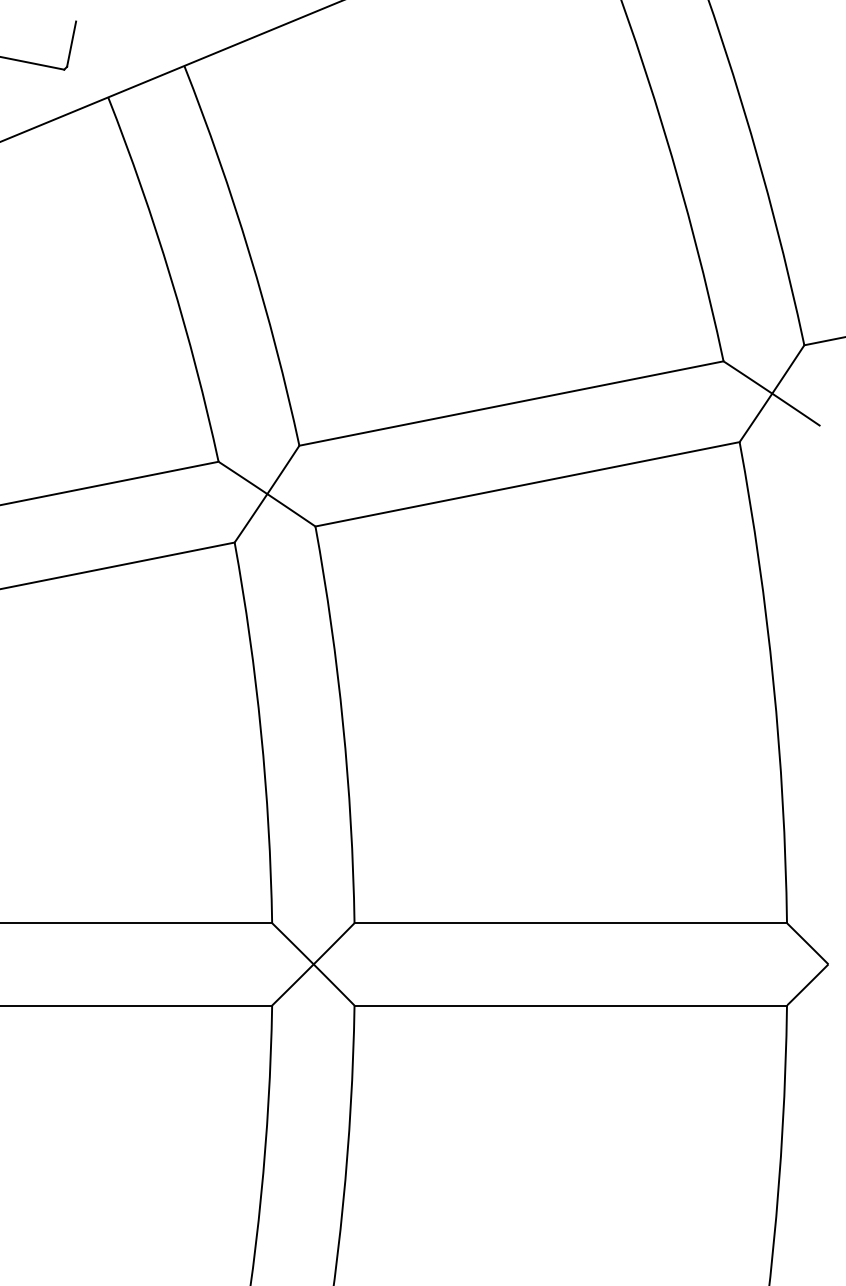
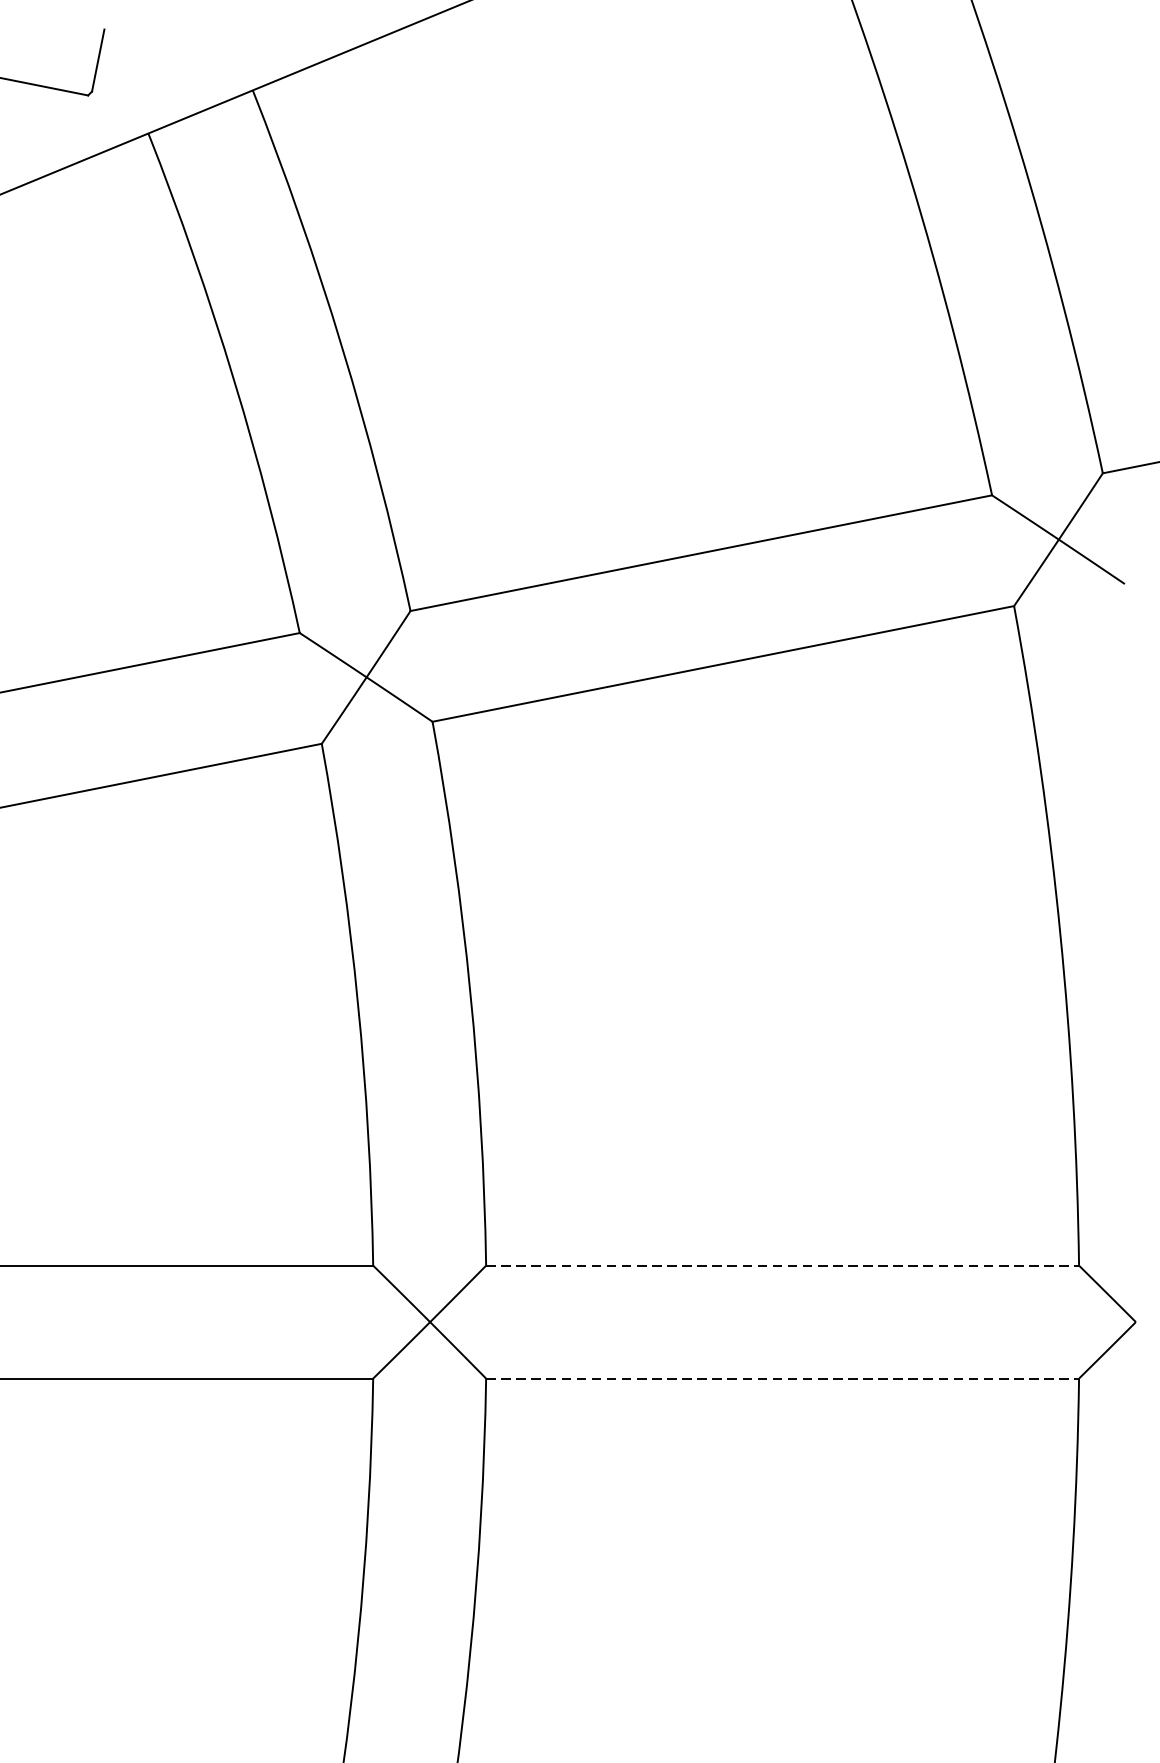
line: (571, 923) -> (783, 1266), solid -> dashed
line: (571, 1005) -> (783, 1378), solid -> dashed

